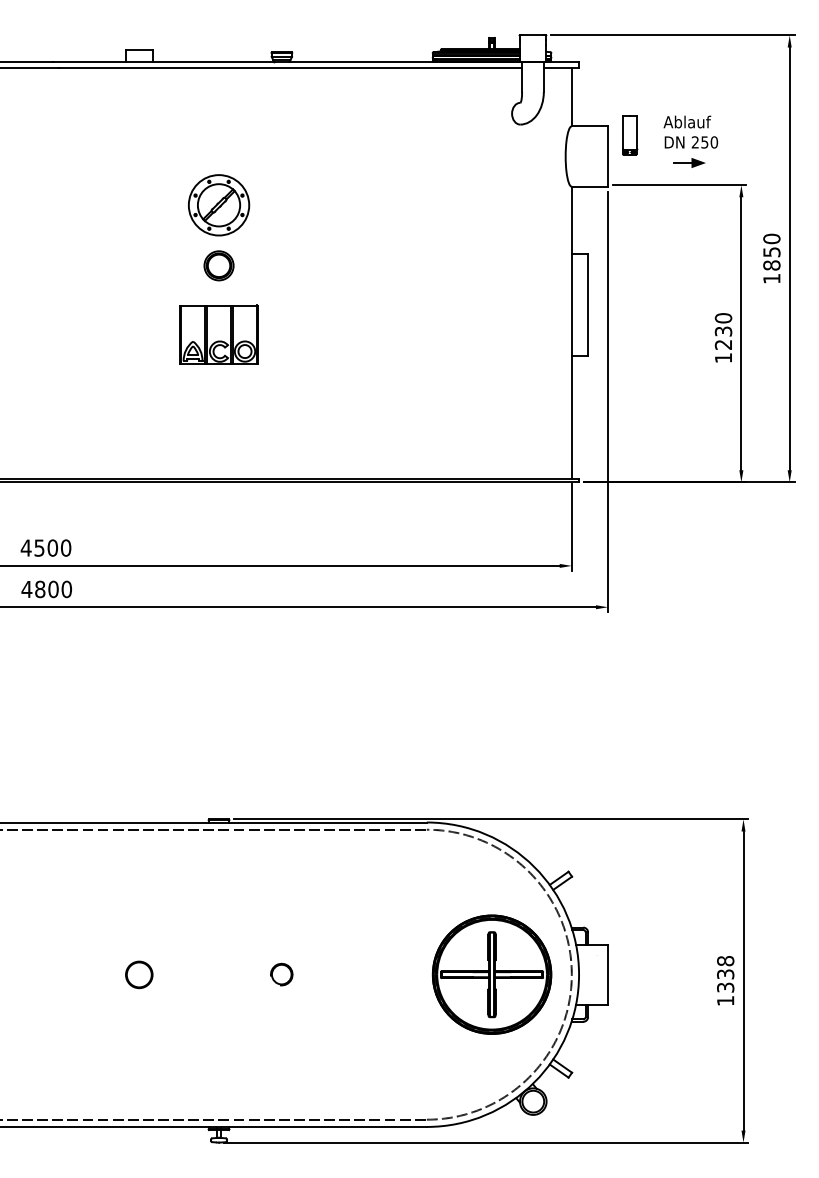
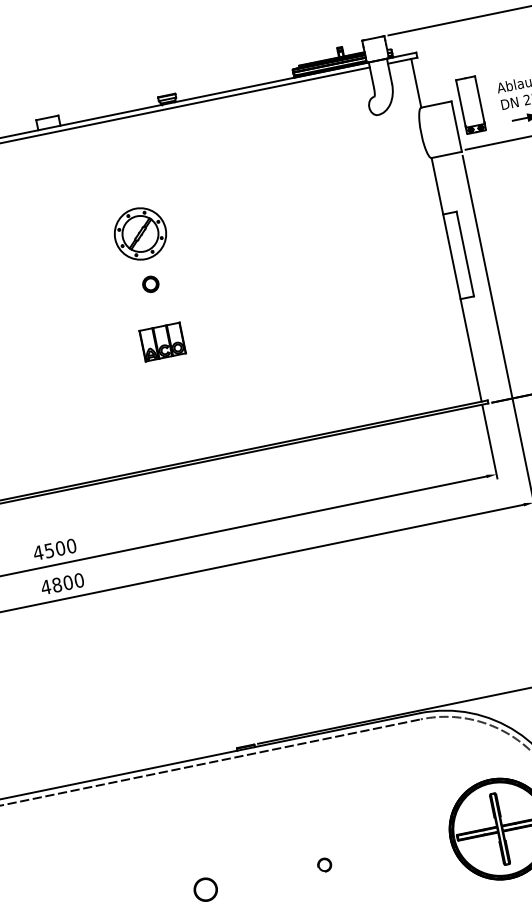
part: (629, 135) -> (471, 105), size x1.67
part: (218, 265) -> (150, 284), size x0.62
part: (218, 334) -> (162, 341), size x0.62
part: (281, 974) -> (324, 865), size x0.71

